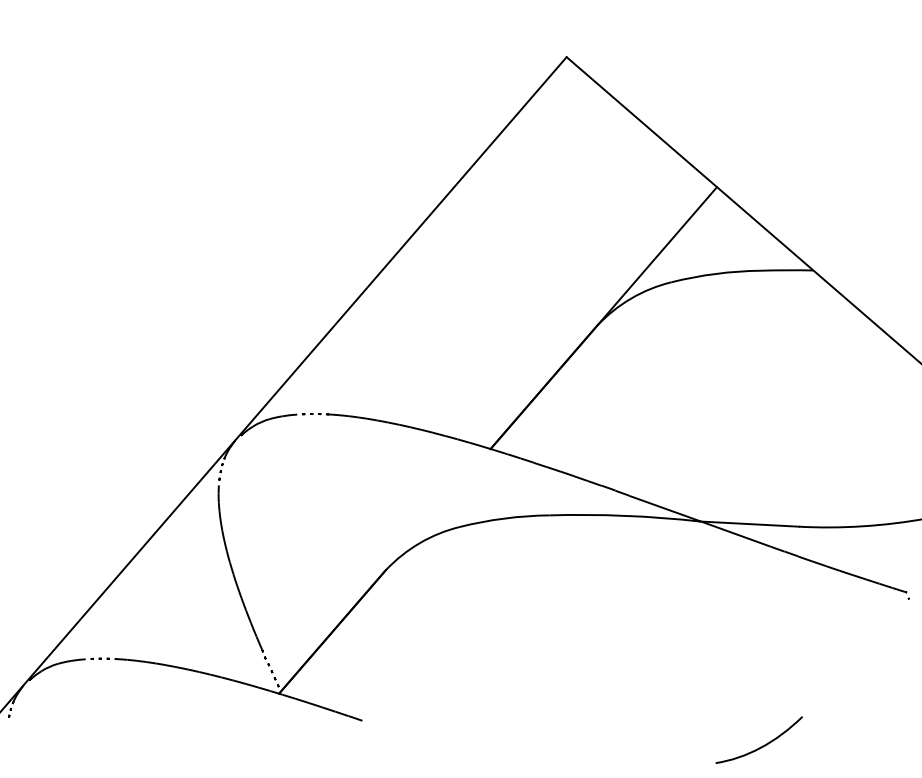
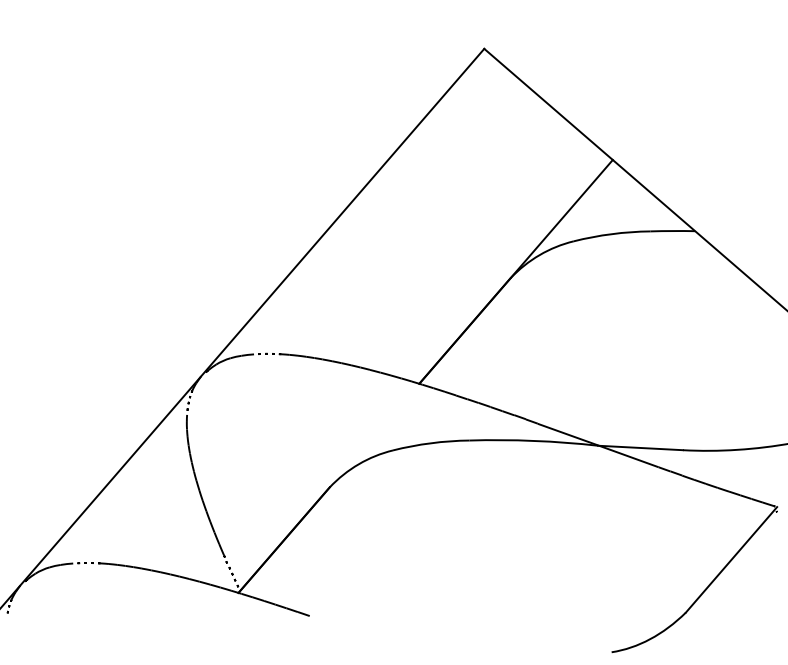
line: (855, 654) -> (731, 559), added

